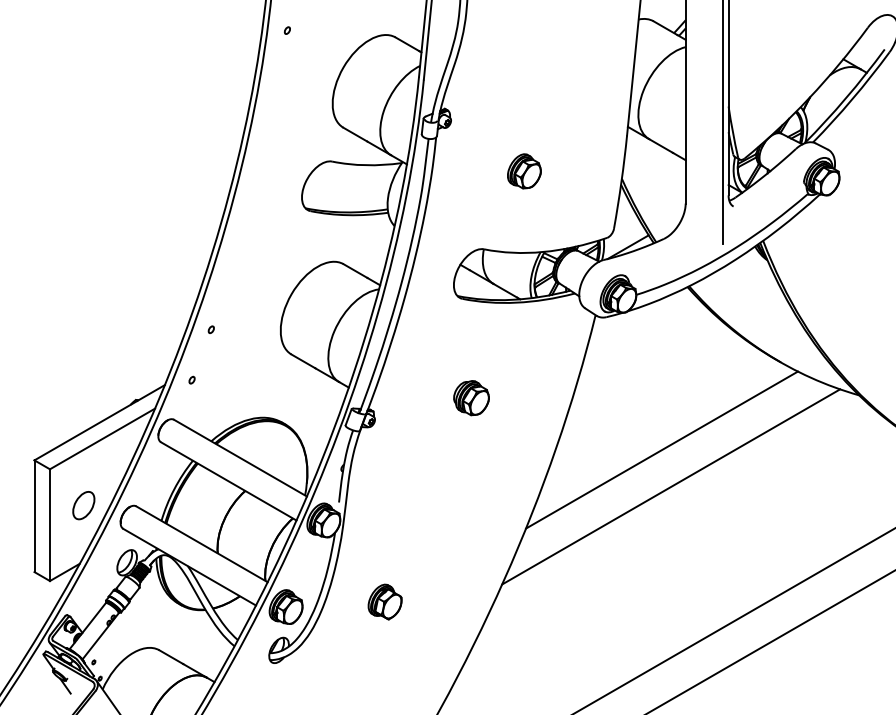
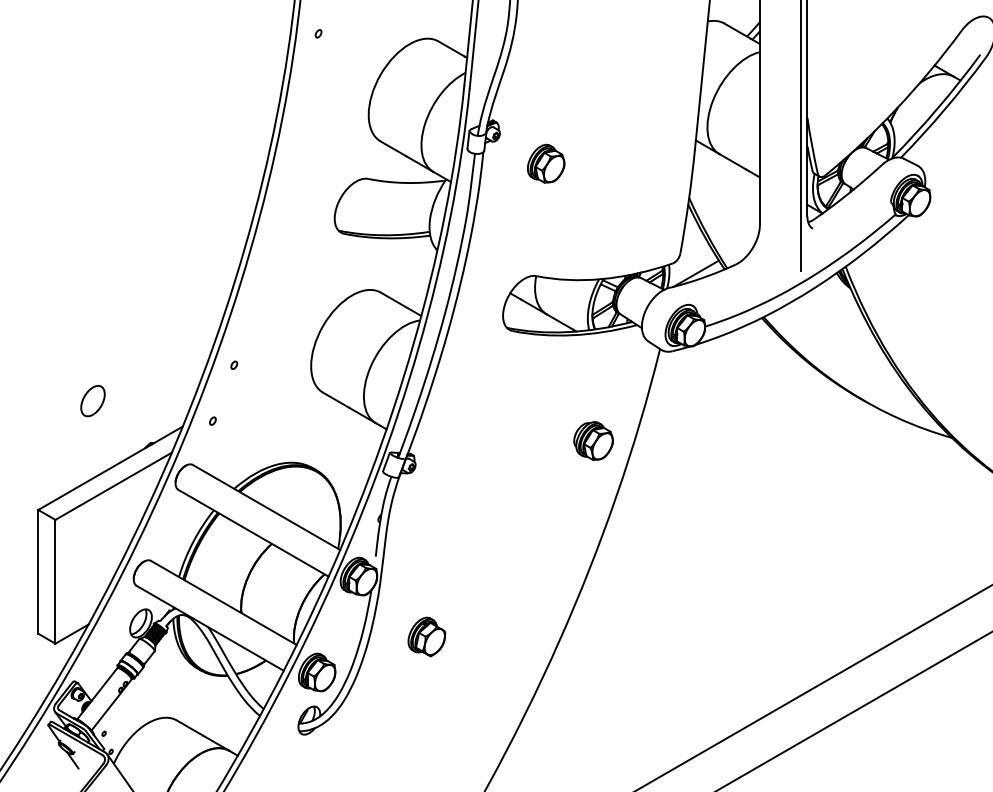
part: (524, 171) -> (546, 163), moved
part: (471, 397) -> (593, 440), moved
line: (661, 450) -> (733, 498), removed
line: (670, 487) -> (743, 539), removed
part: (83, 505) -> (92, 401), moved
part: (384, 601) -> (426, 636), moved

